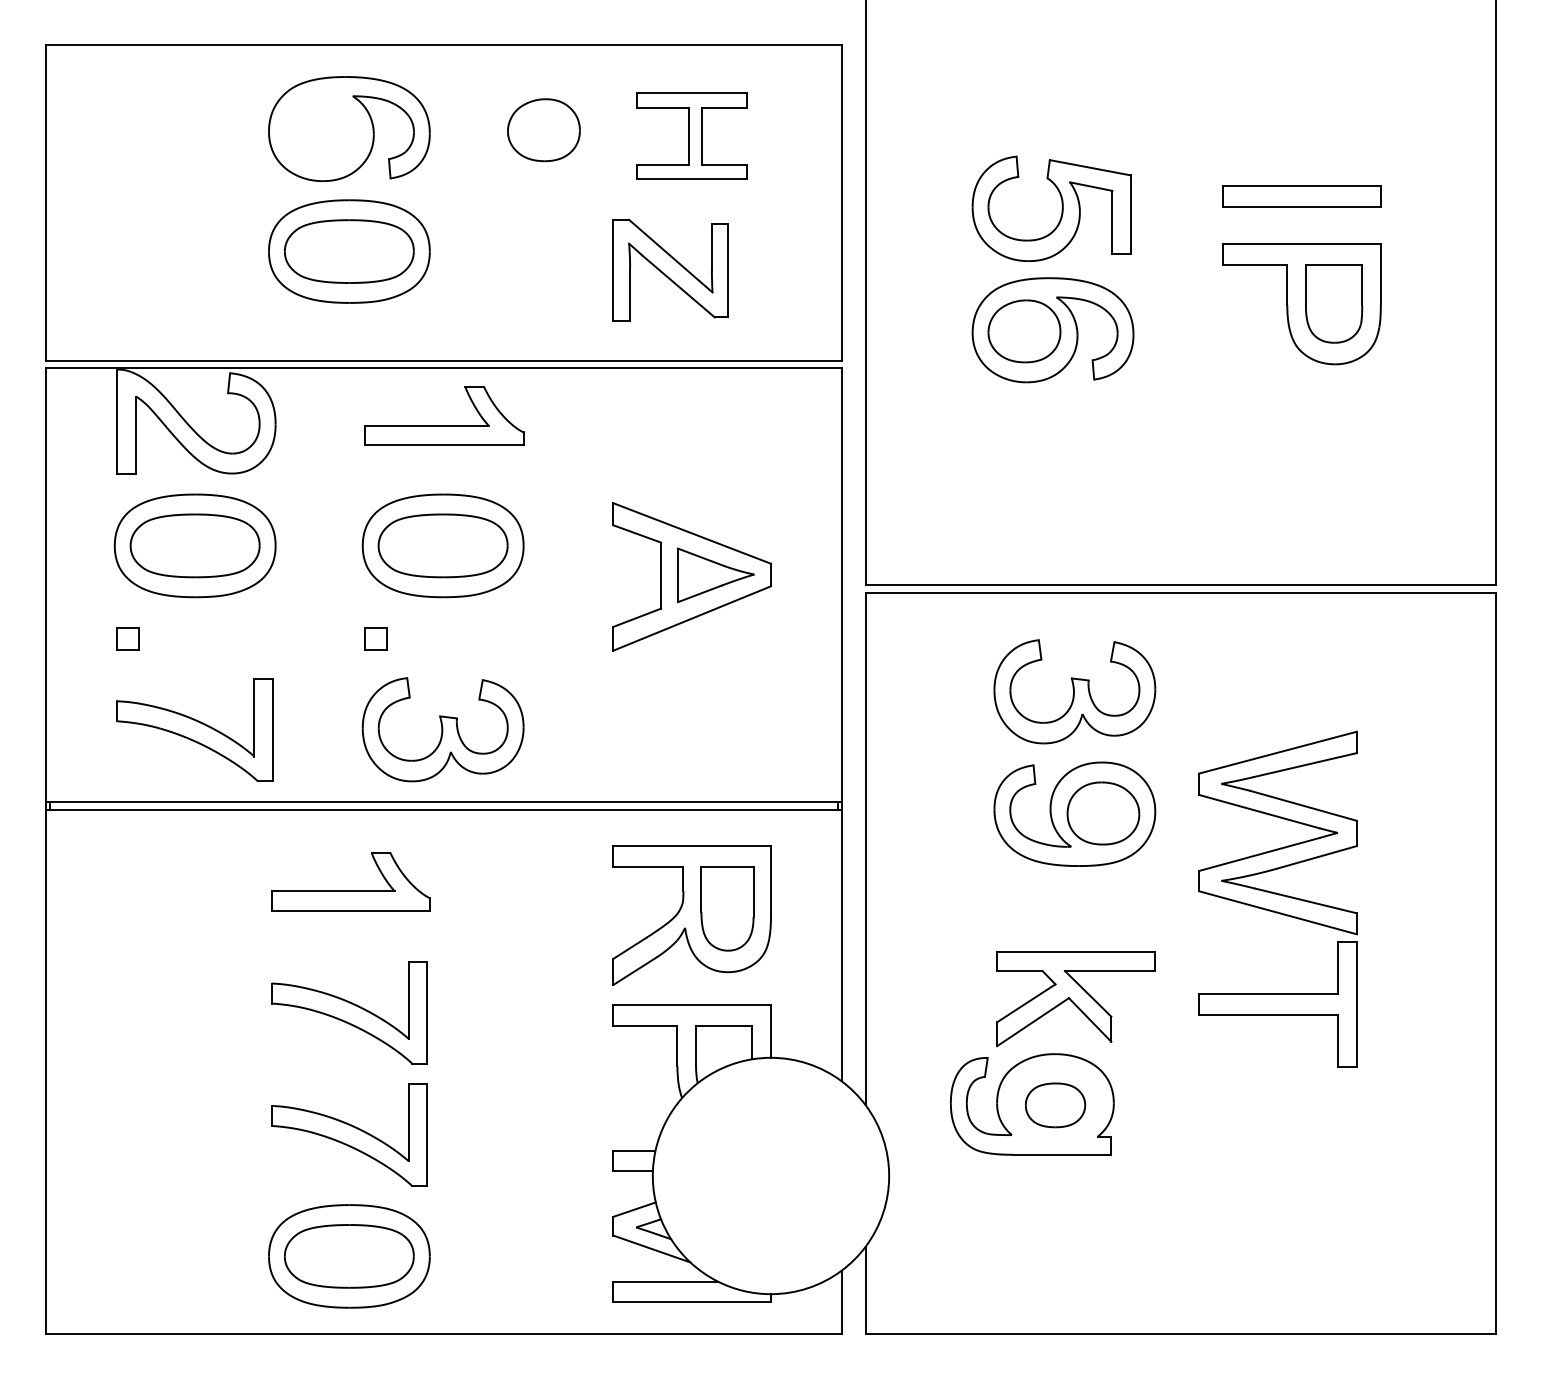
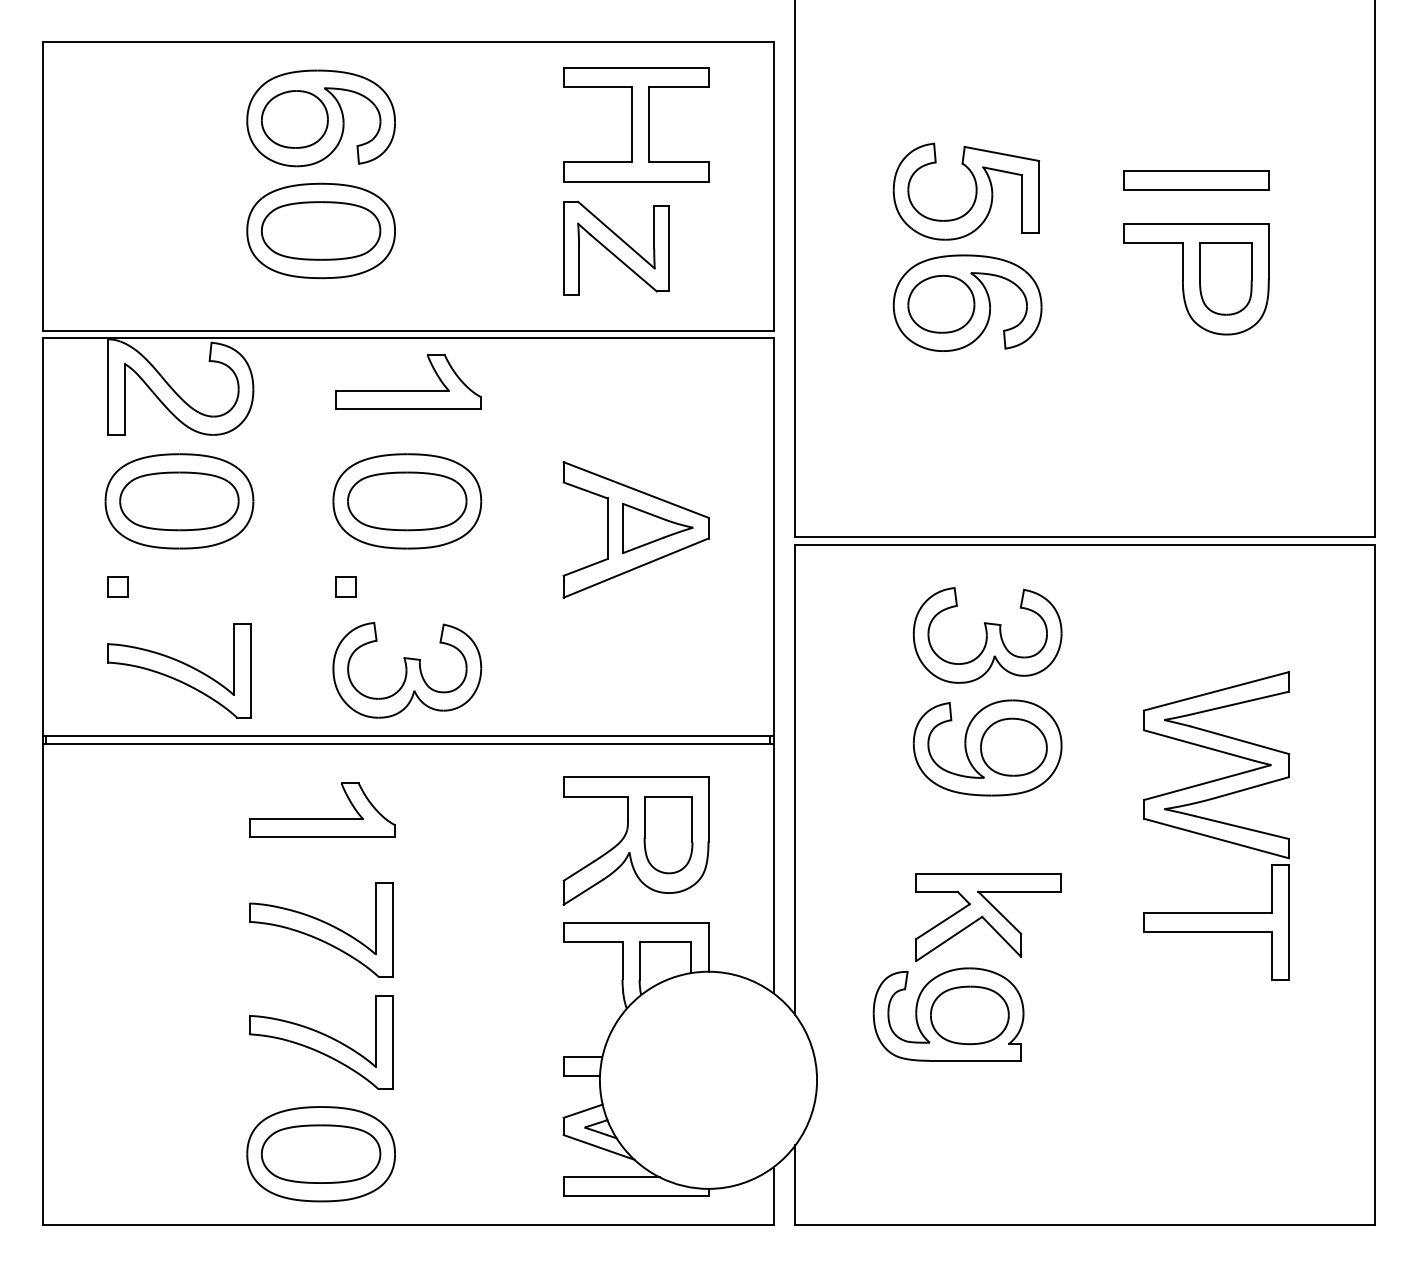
part: (543, 130) -> (294, 119), moved
part: (692, 135) -> (636, 124), size x1.43
part: (1278, 898) -> (1216, 825), moved
part: (1055, 1105) -> (969, 1015), size x1.43

